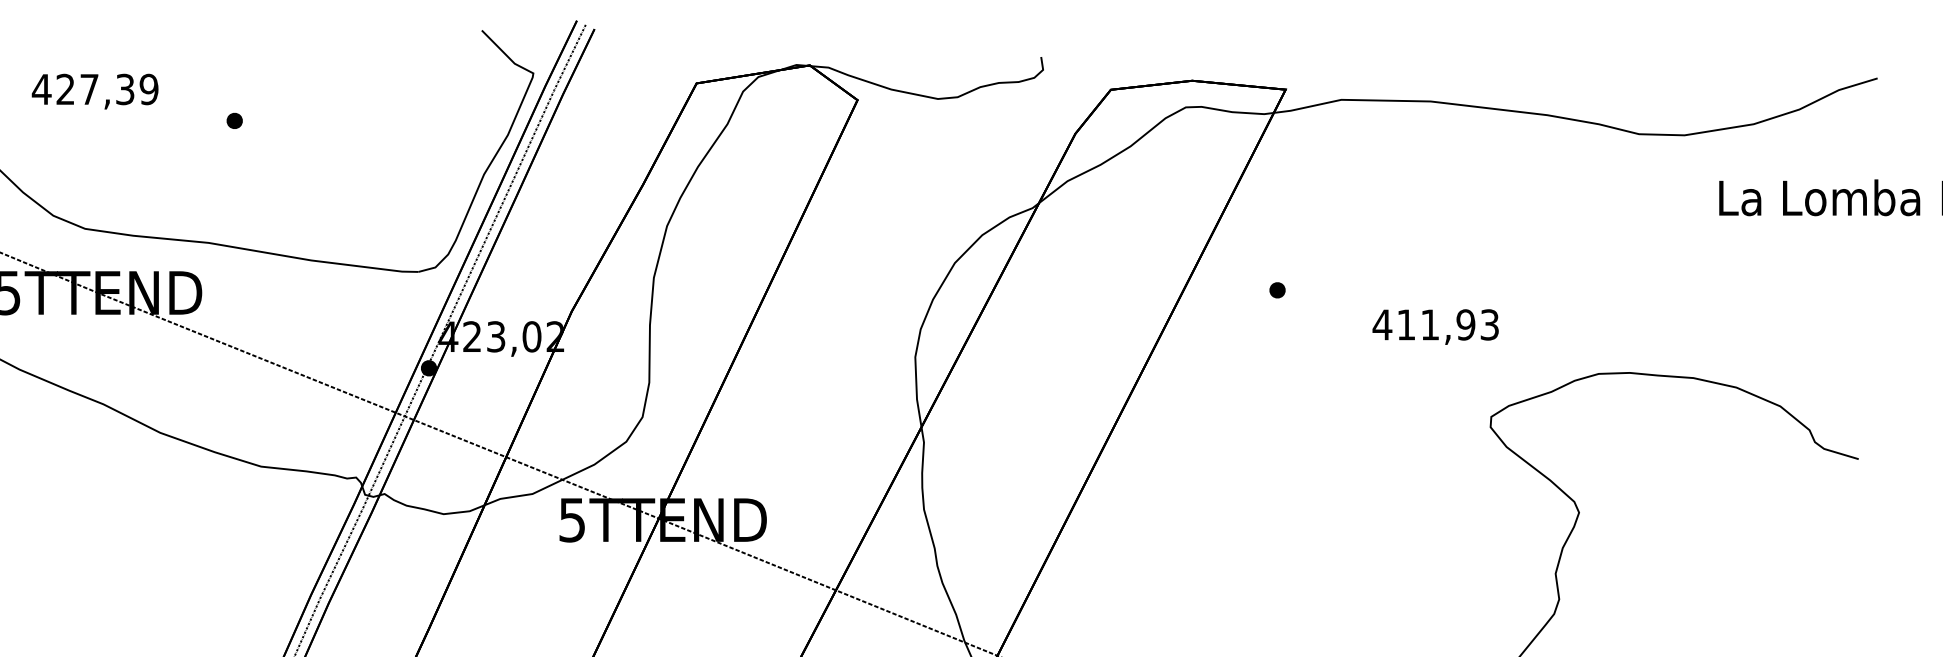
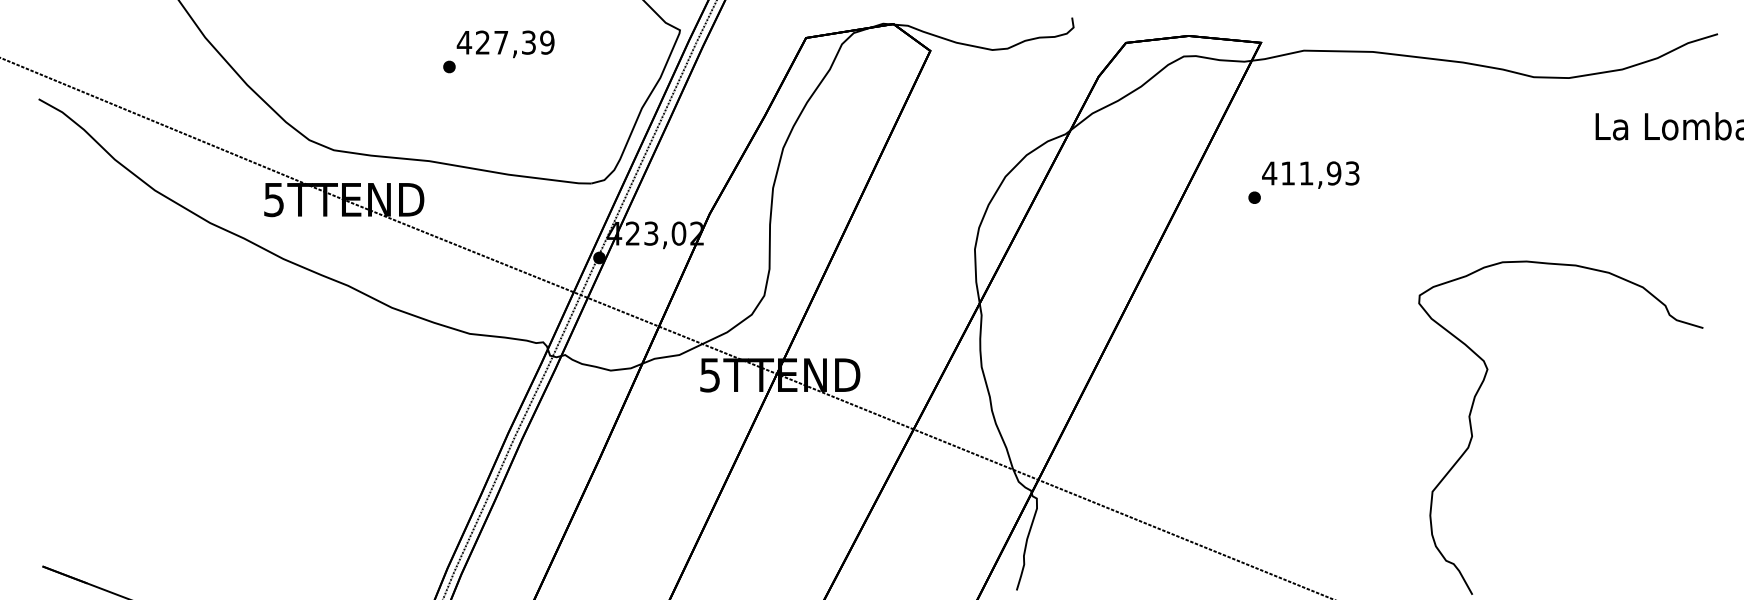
text: (94, 91) -> (505, 44), moved
text: (1435, 326) -> (1310, 174), moved

